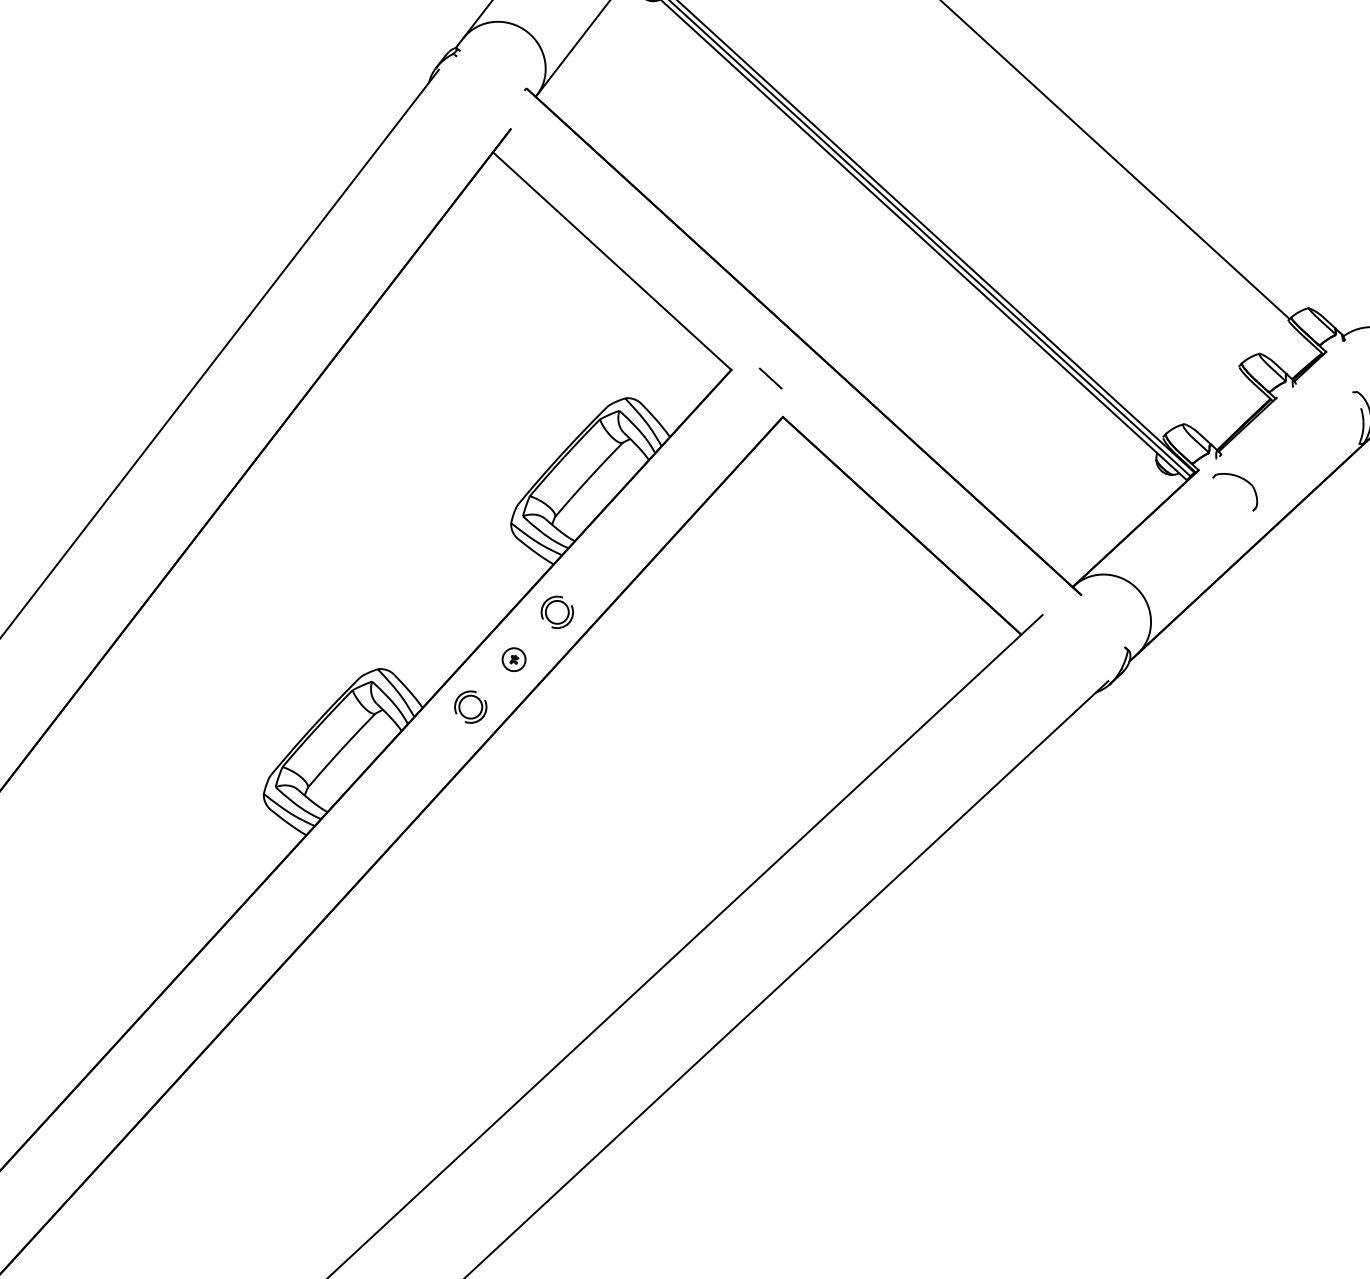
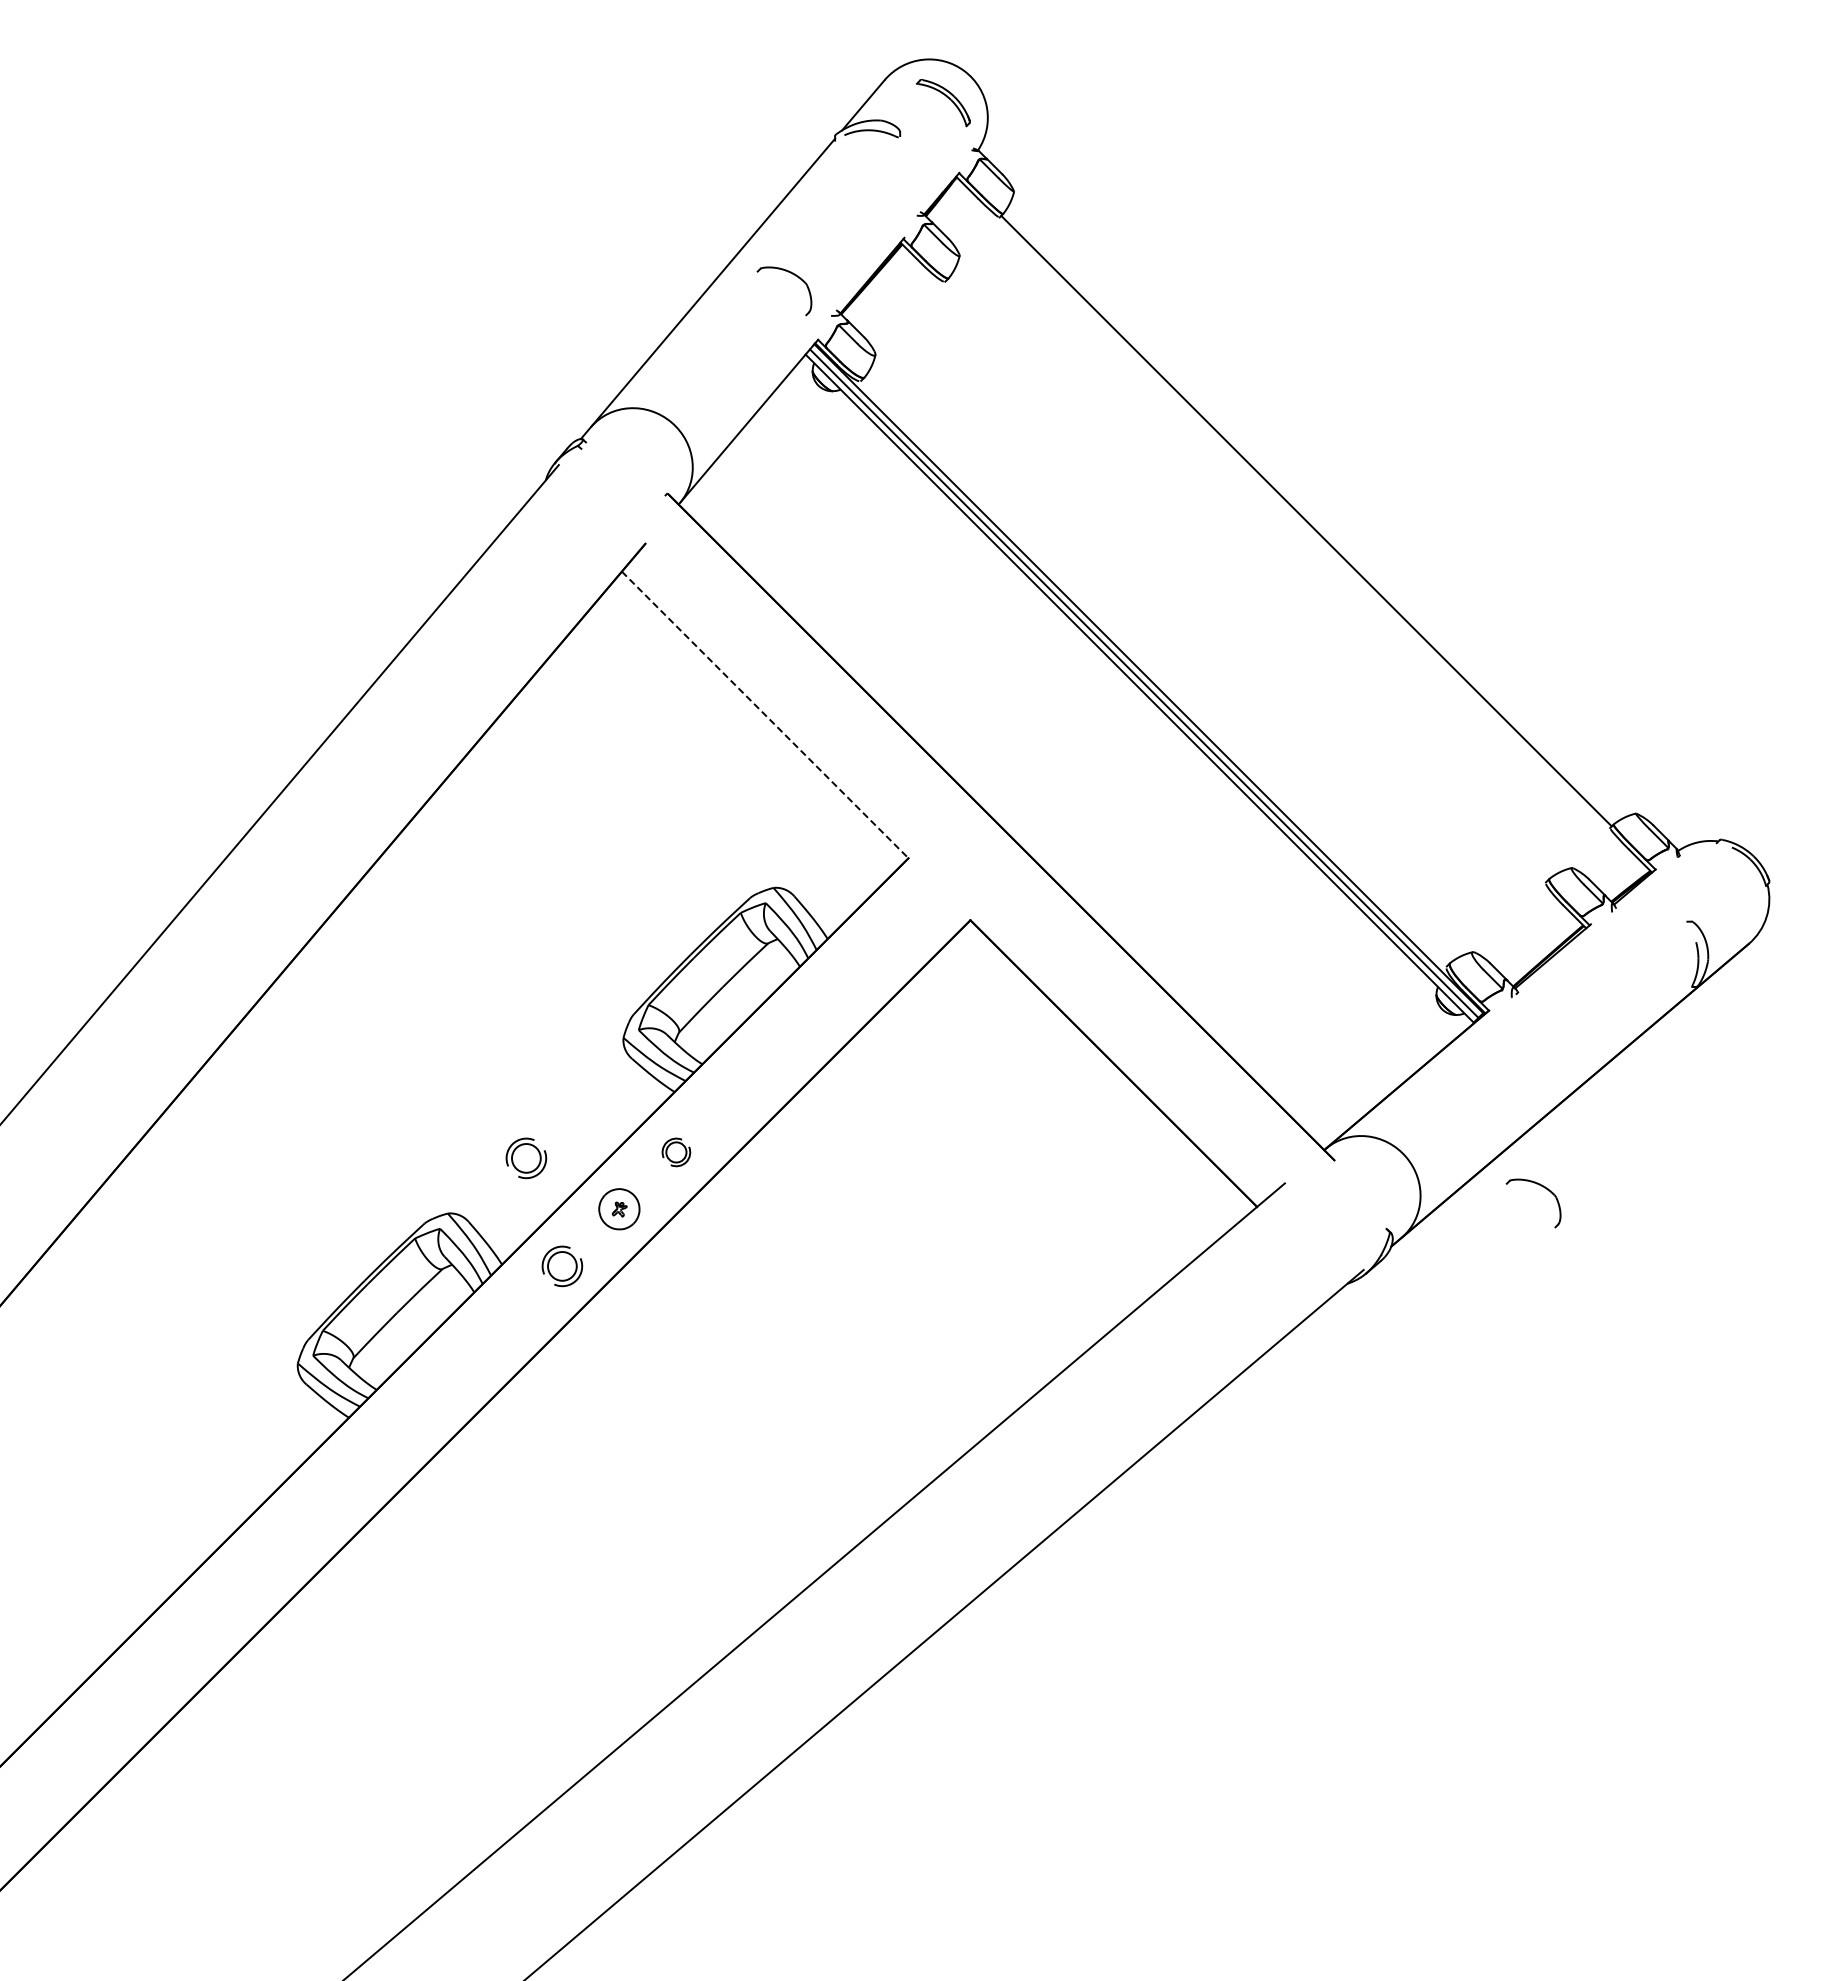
line: (612, 260) -> (765, 714), solid -> dashed
line: (770, 378) -> (957, 871), removed
part: (1241, 479) -> (1542, 1187), moved
part: (557, 612) -> (676, 1152), size x0.7
part: (438, 622) -> (526, 1158), added
part: (514, 659) -> (619, 1209), size x1.4

